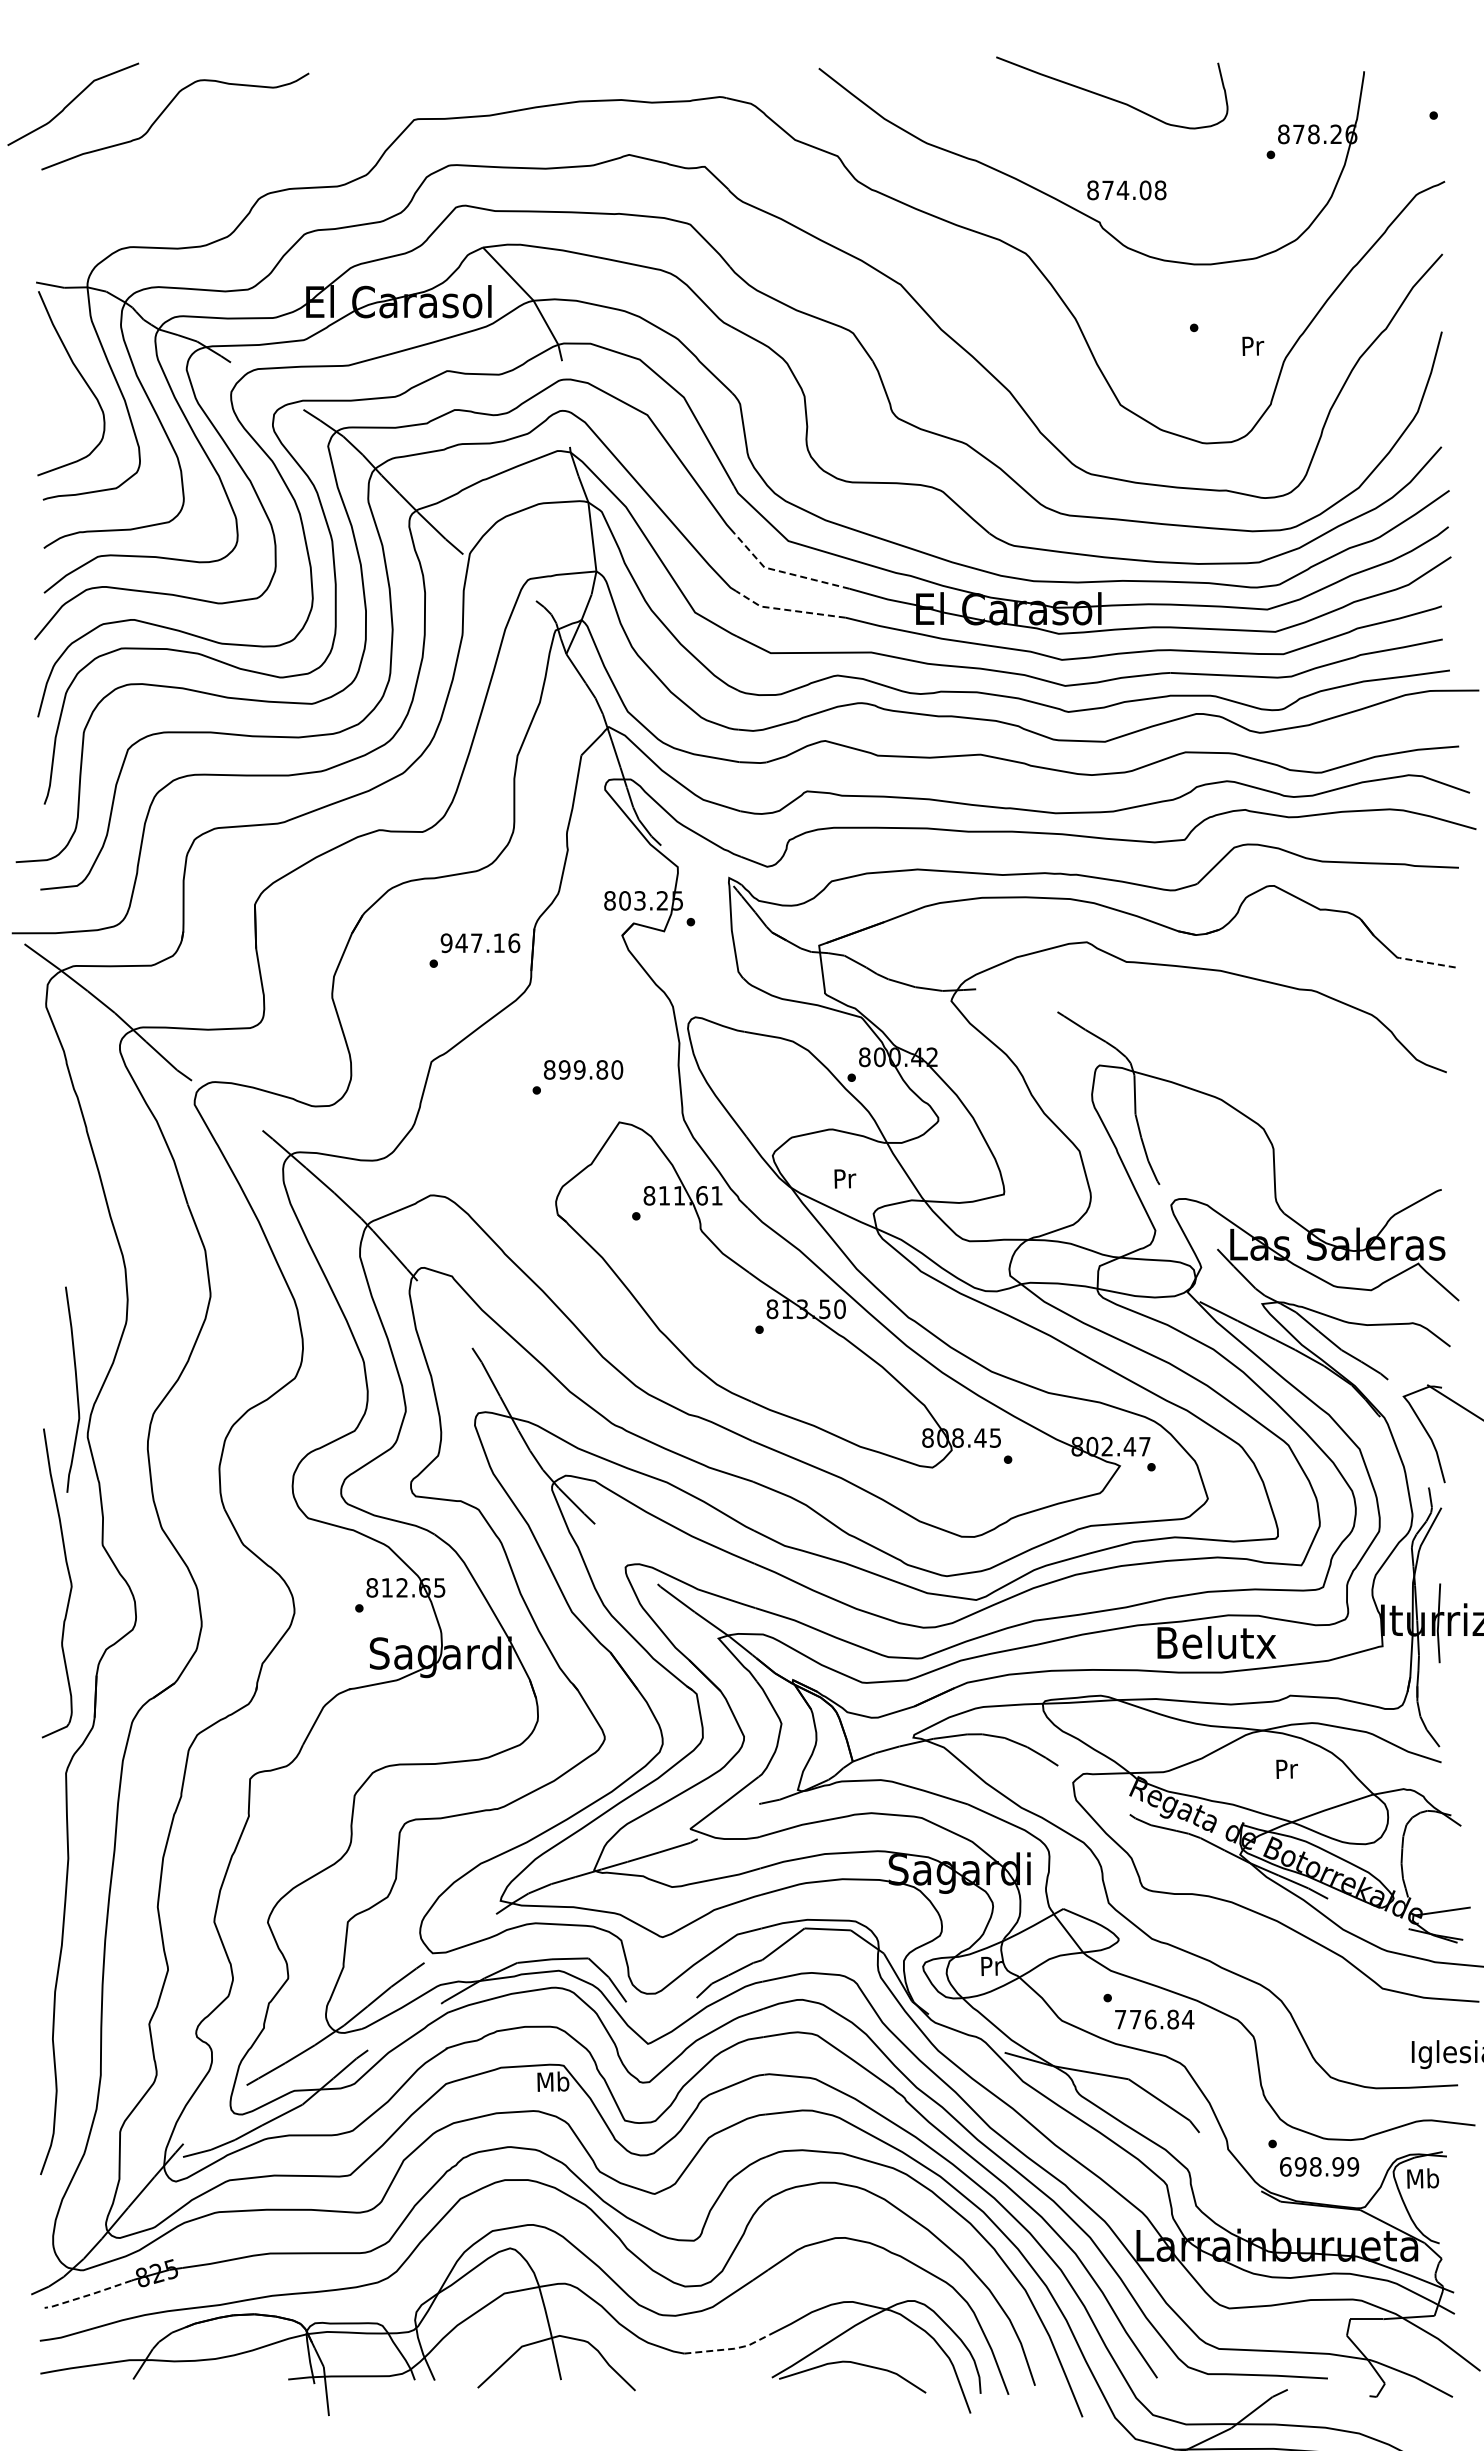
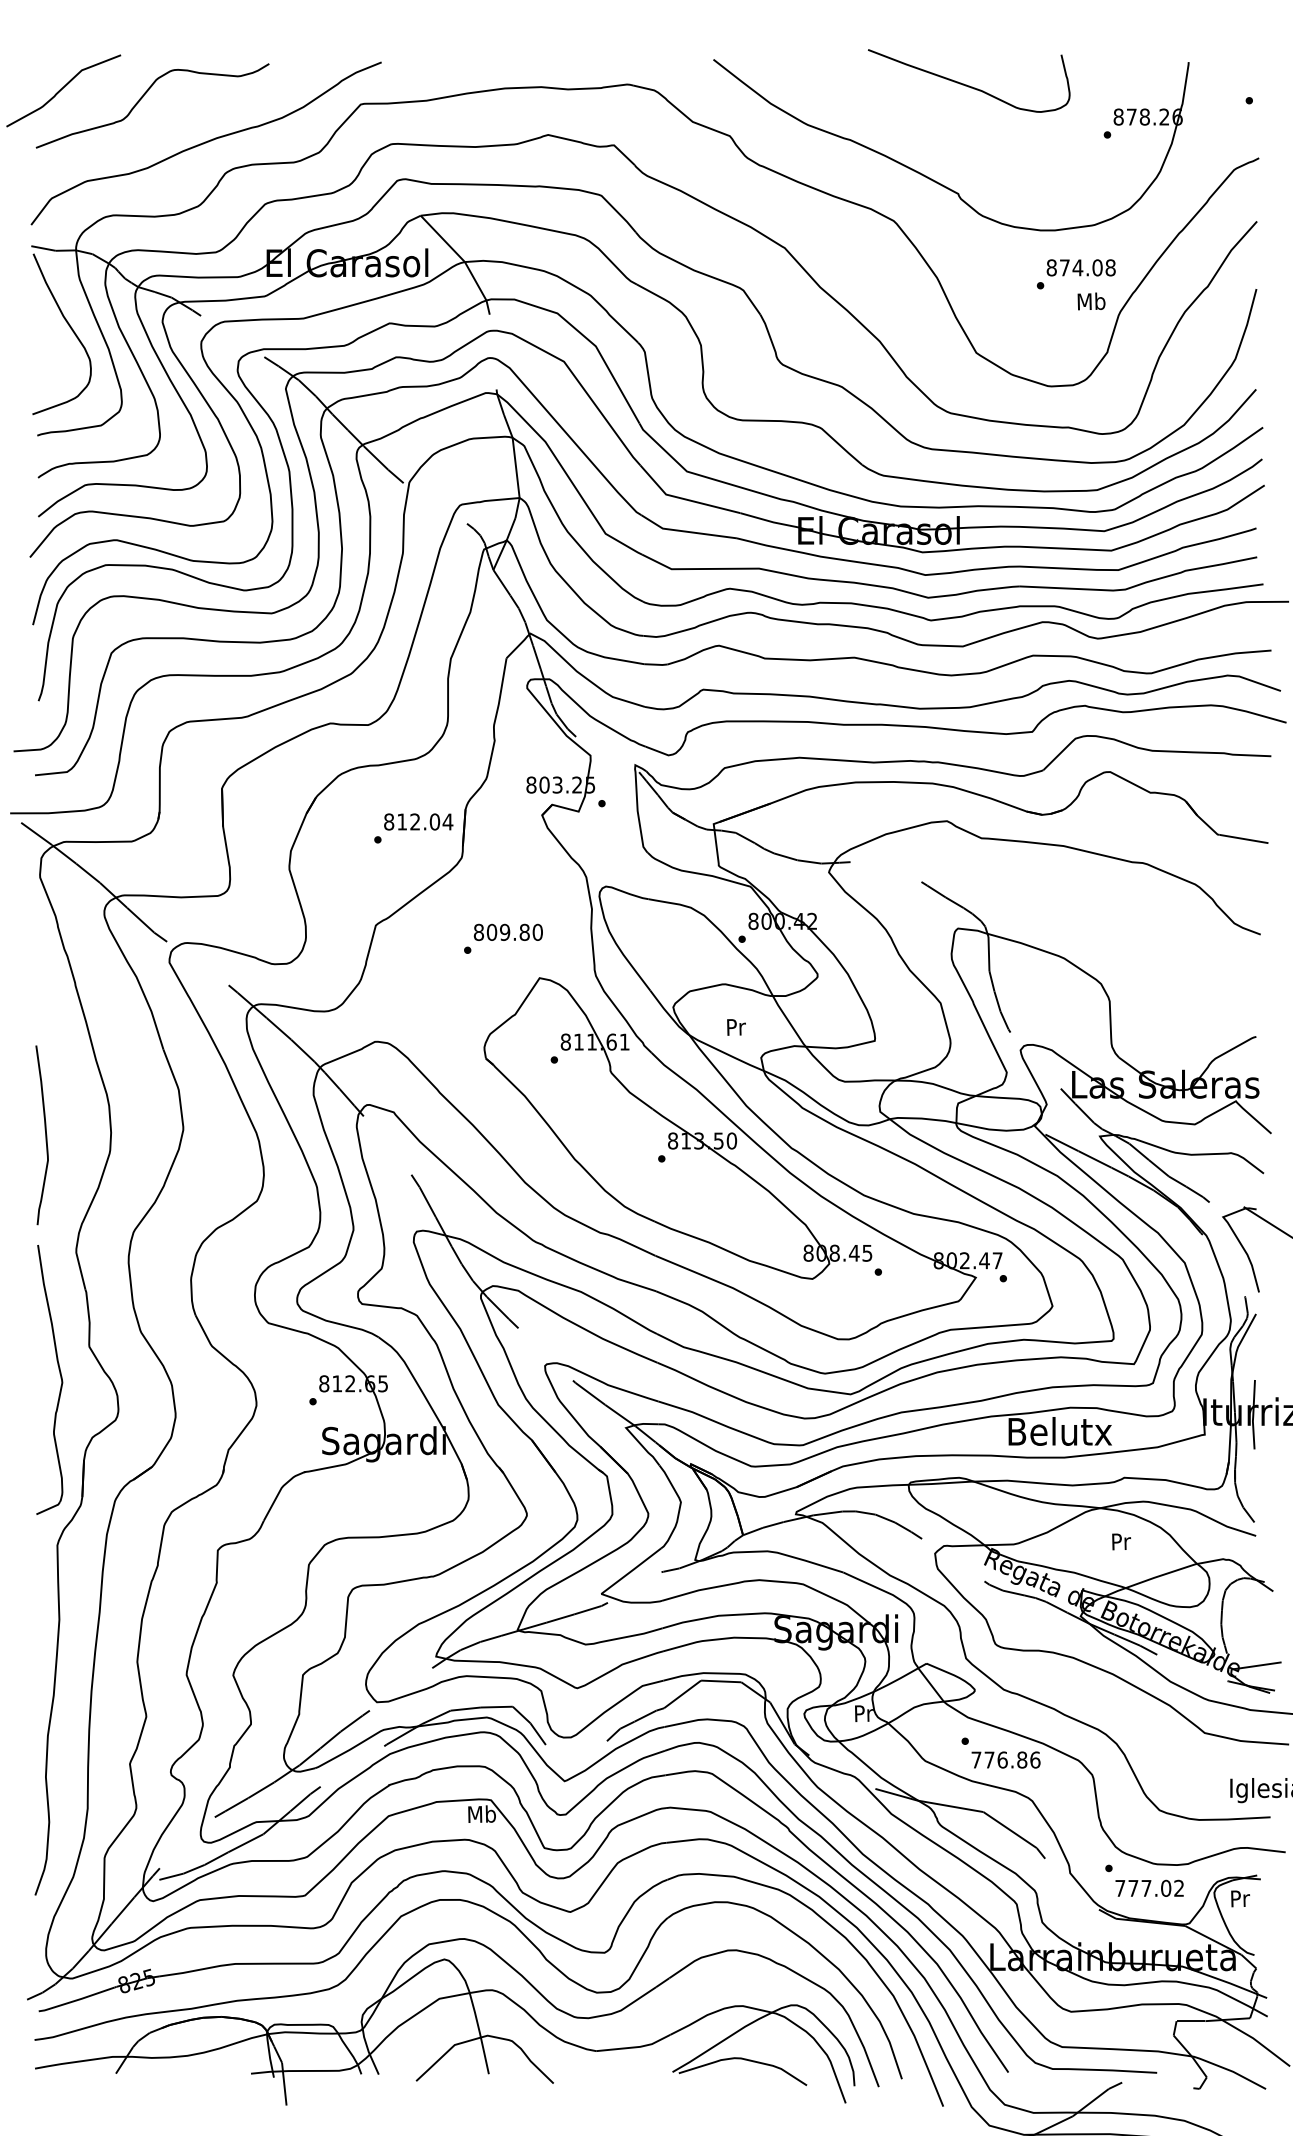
curve: (236, 164) -> (205, 143), added
text: (1126, 190) -> (1080, 267), moved
text: (1252, 345) -> (1091, 301), Pr -> Mb
line: (784, 572) -> (683, 498), dashed -> solid
line: (787, 610) -> (686, 532), dashed -> solid
text: (480, 943) -> (418, 822), 947.16 -> 812.04
line: (1427, 962) -> (1243, 838), dashed -> solid
text: (564, 1069) -> (491, 932), 899.80 -> 809.80
curve: (76, 1389) -> (45, 1135), moved
text: (1187, 2019) -> (1034, 1759), 776.84 -> 776.86
text: (1319, 2166) -> (1149, 1888), 698.99 -> 777.02
text: (1423, 2178) -> (1240, 1898), Mb -> Pr
line: (88, 2295) -> (76, 2000), dashed -> solid
line: (729, 2349) -> (635, 2047), dashed -> solid

